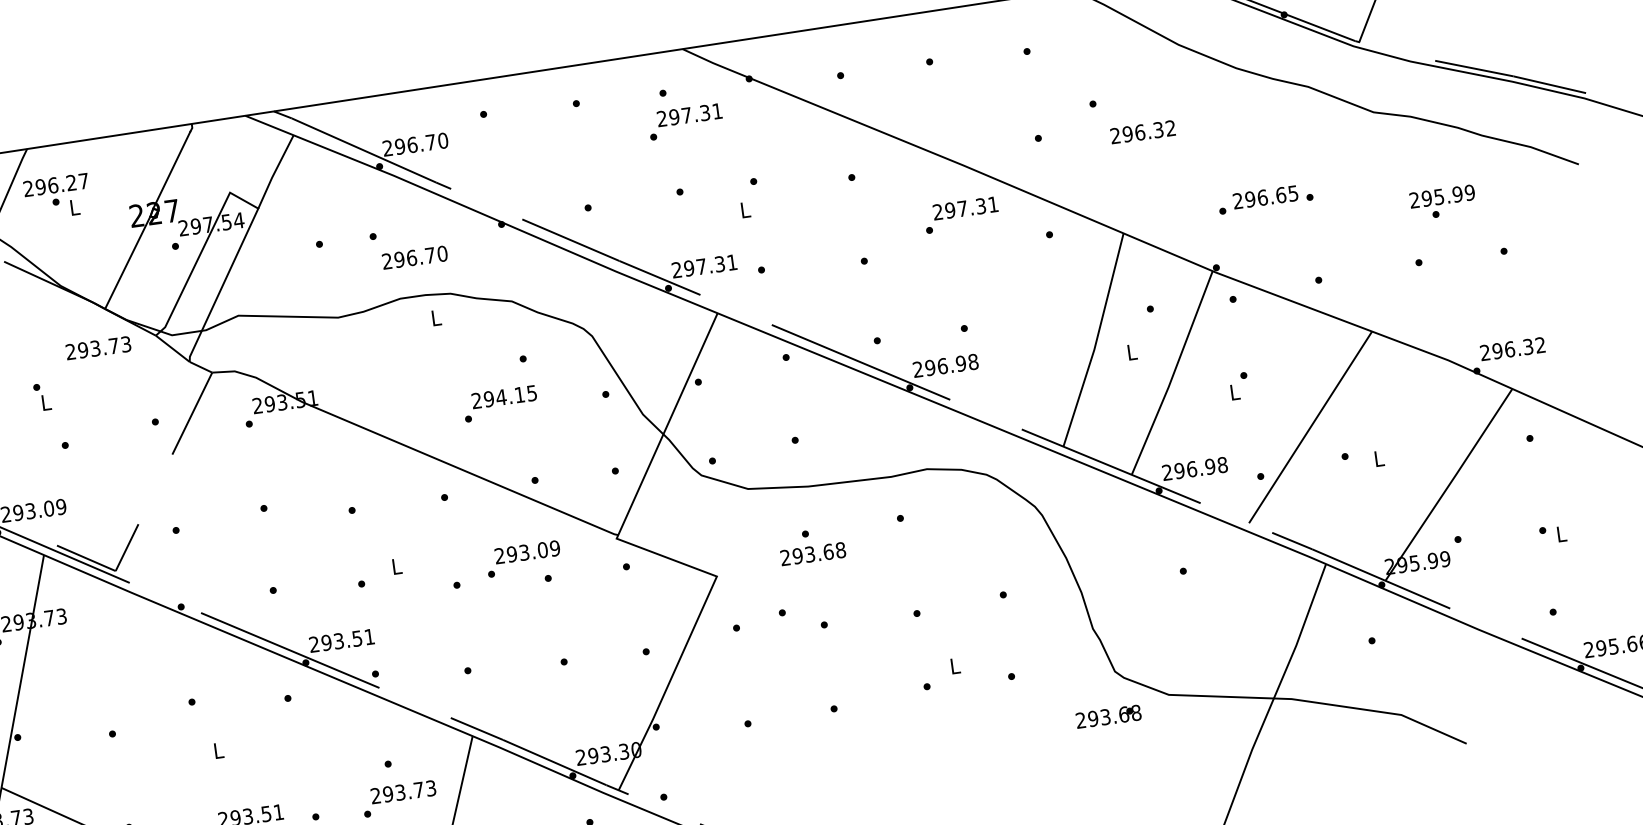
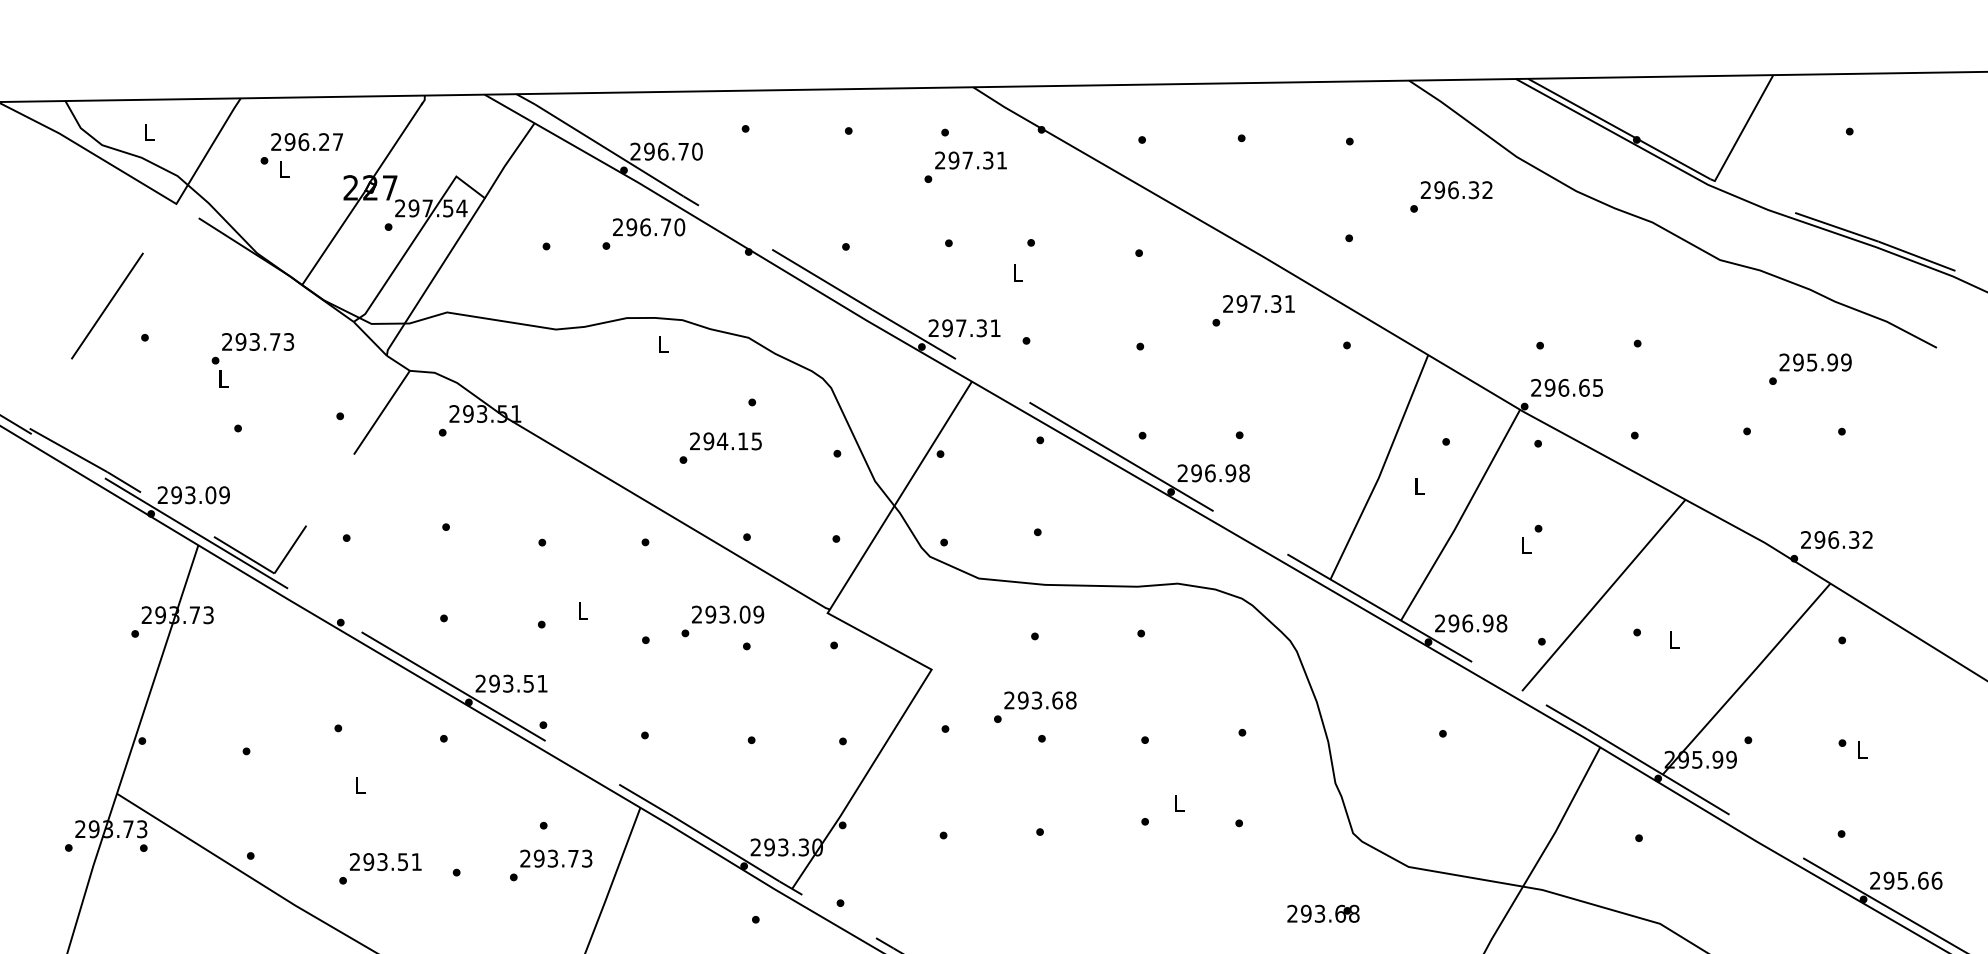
text: (1142, 132) -> (1456, 190), moved
text: (55, 185) -> (306, 142), moved
text: (1442, 196) -> (1815, 362), moved
text: (1265, 197) -> (1566, 387), moved
text: (415, 257) -> (649, 227), moved
text: (98, 347) -> (258, 341), moved
text: (813, 554) -> (1040, 700), moved
text: (1108, 716) -> (1323, 913), moved

